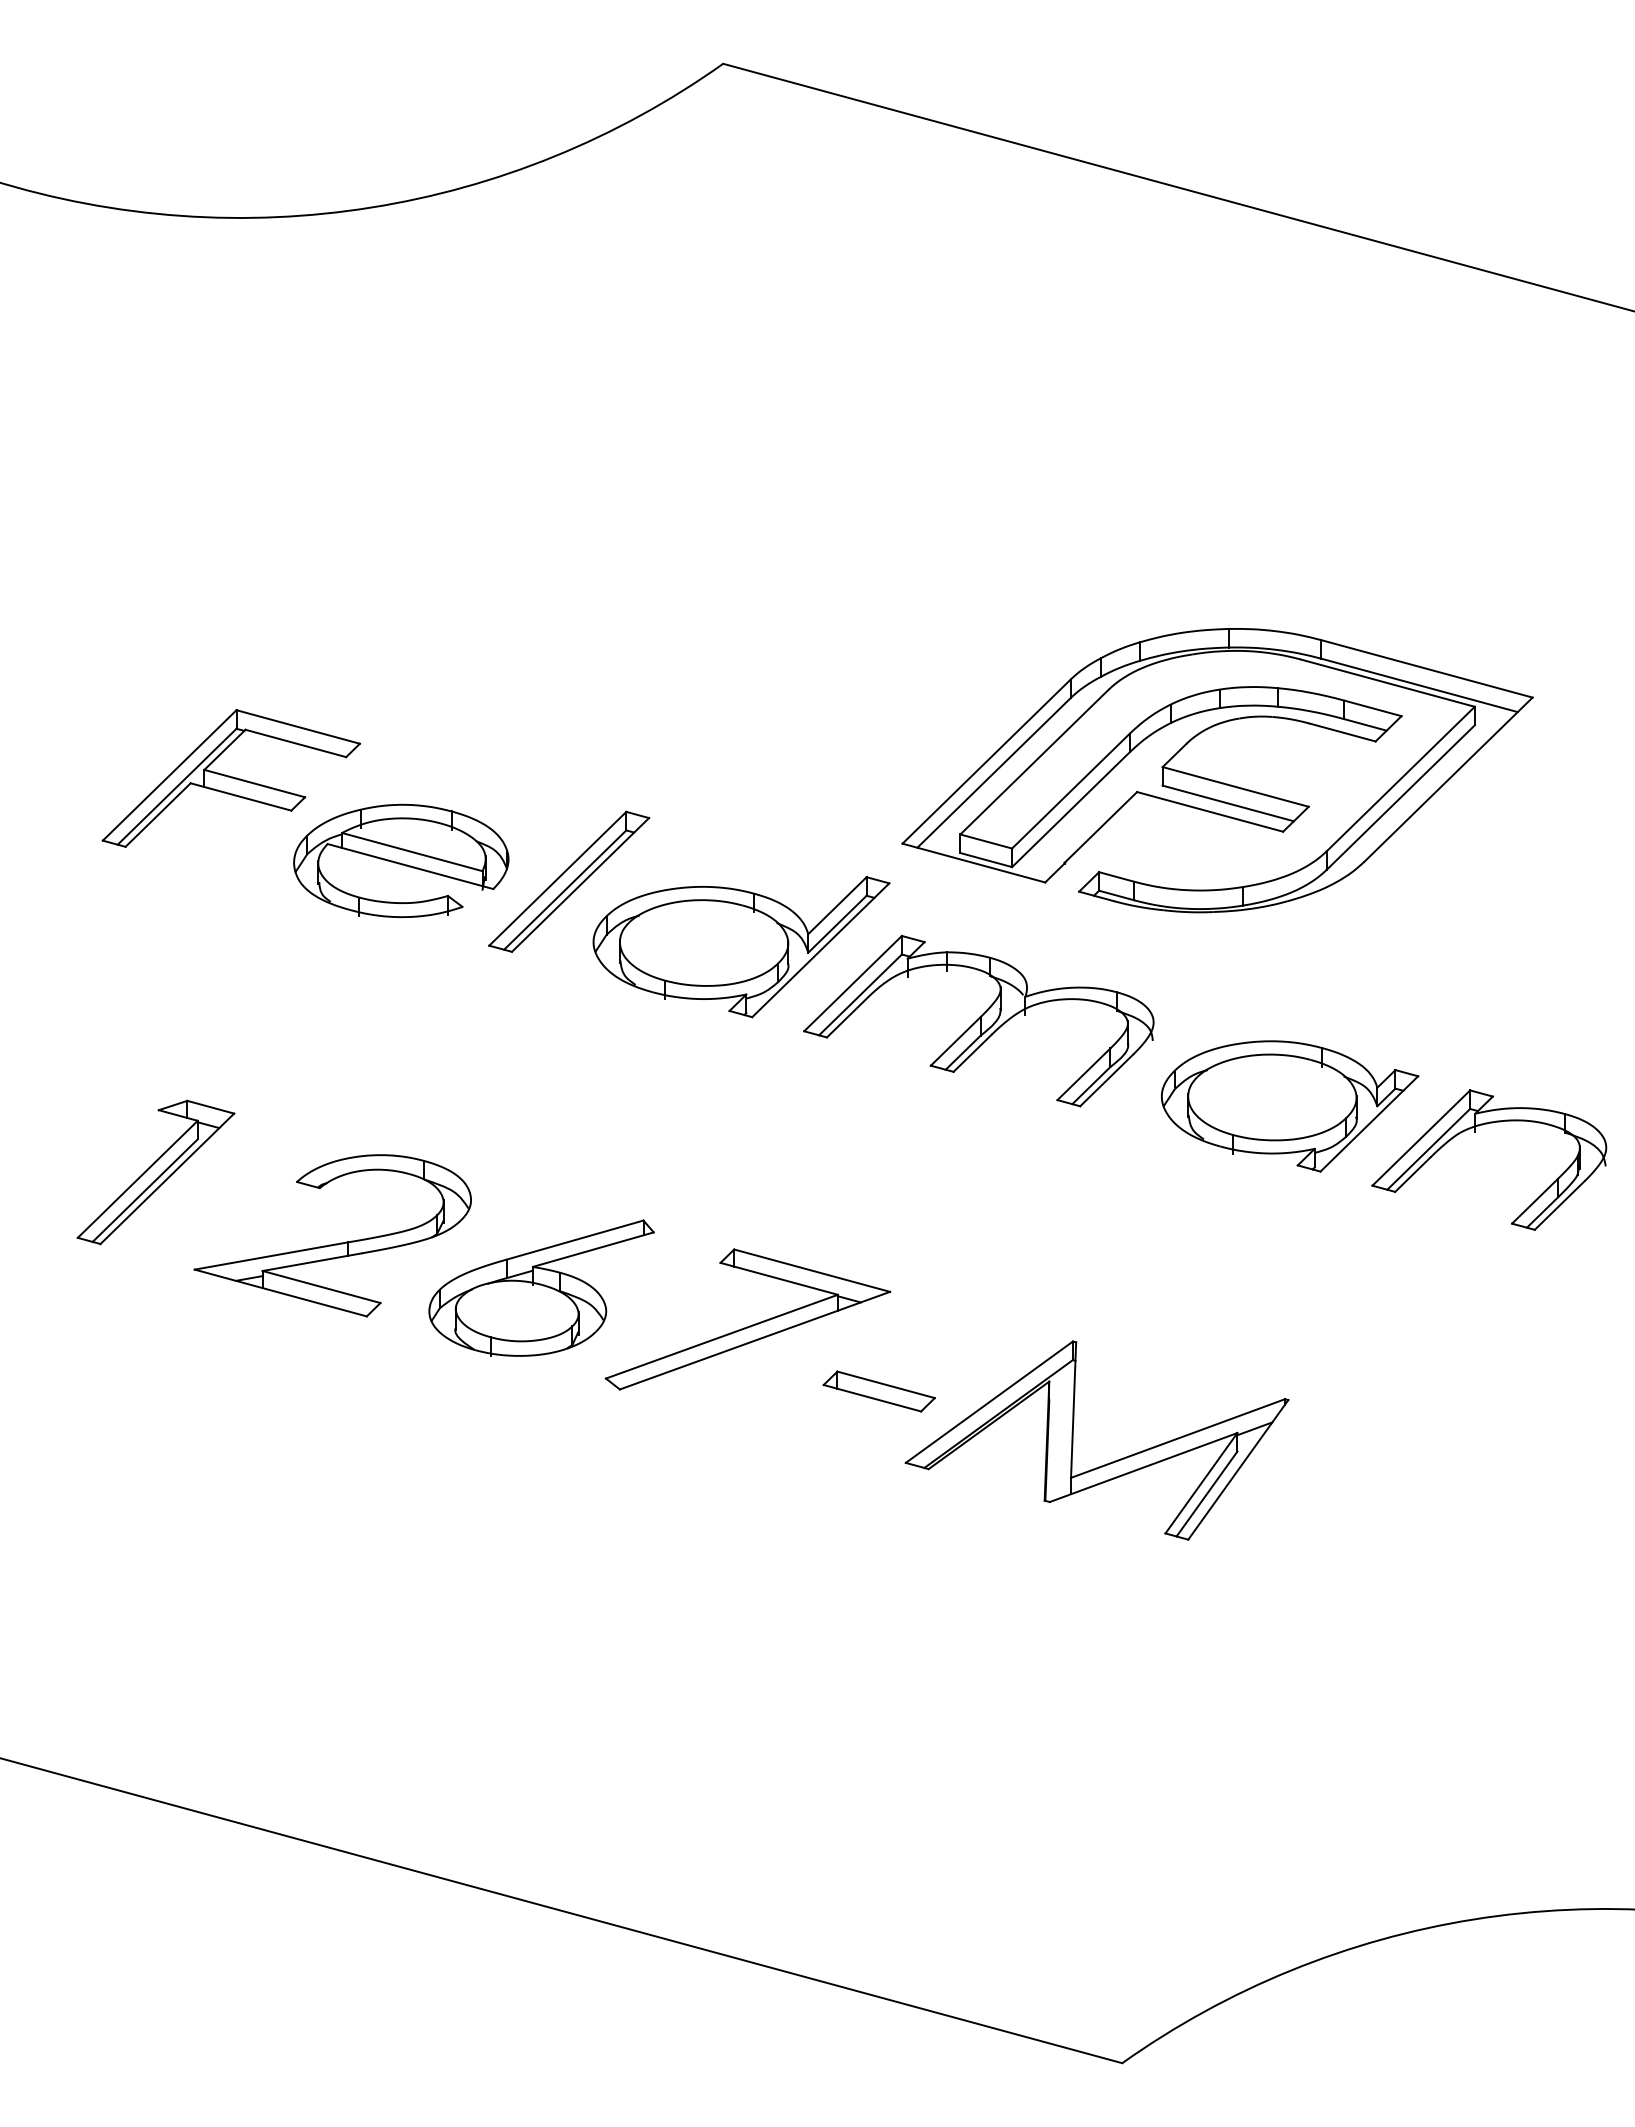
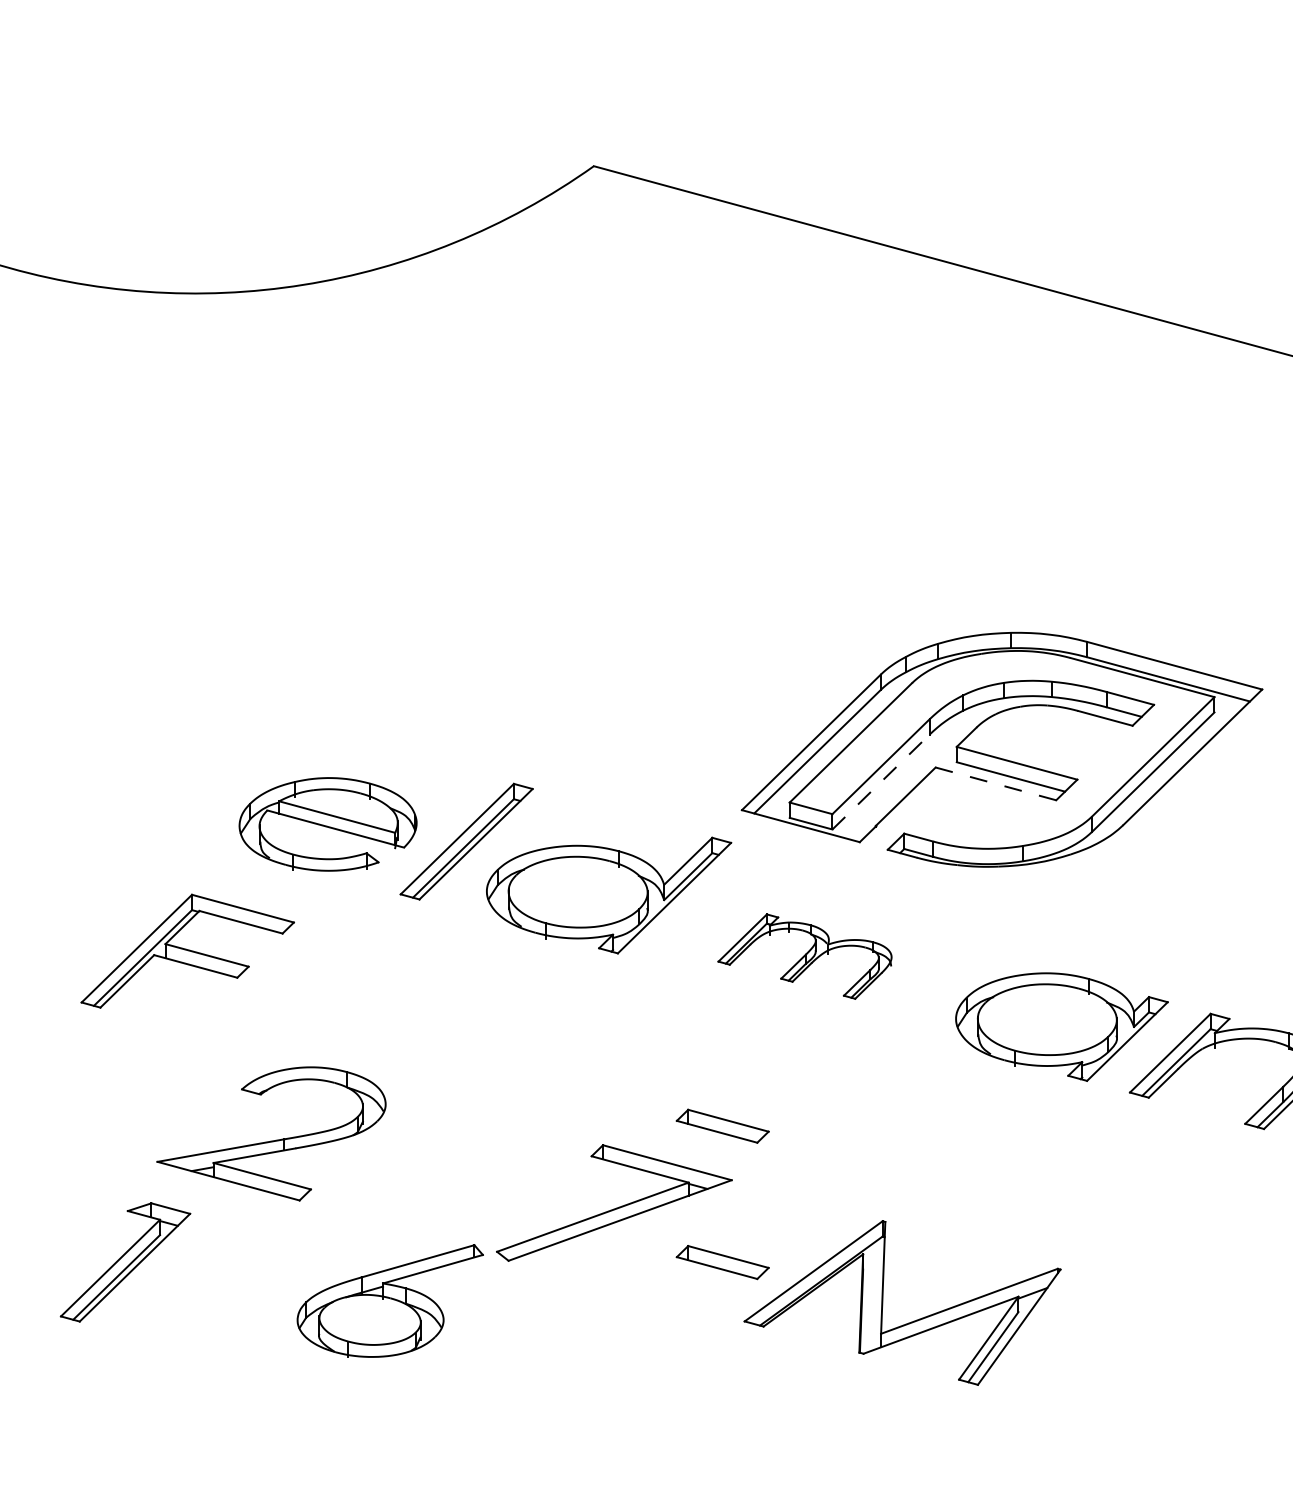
part: (230, 778) -> (187, 951), moved
line: (1071, 809) -> (881, 781), solid -> dashed
line: (1210, 811) -> (996, 783), solid -> dashed
part: (978, 1020) -> (804, 956), size x0.6
part: (155, 1172) -> (125, 1262), moved
part: (878, 1226) -> (722, 1126), added
part: (541, 1287) -> (390, 1300), moved

